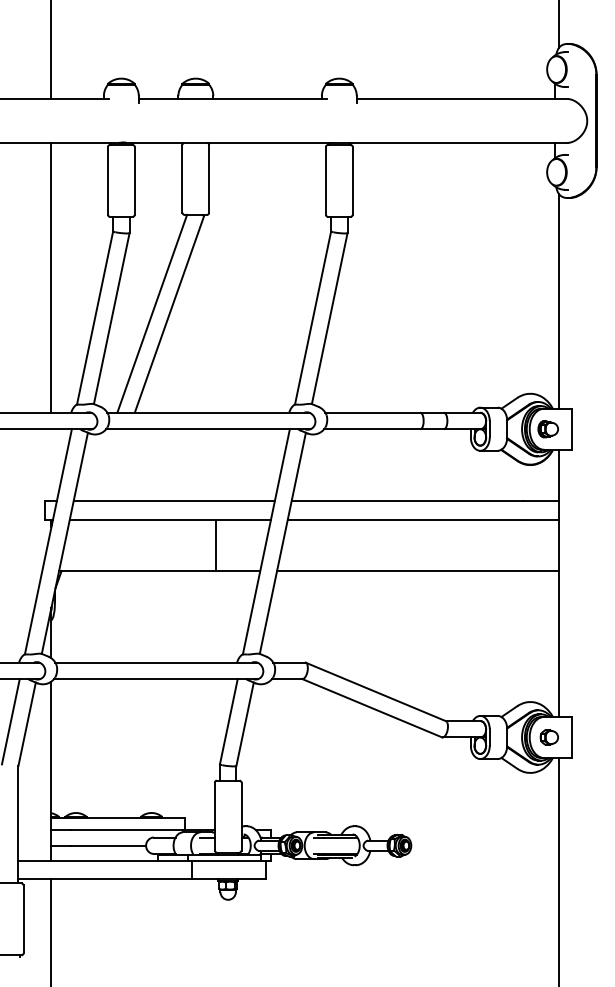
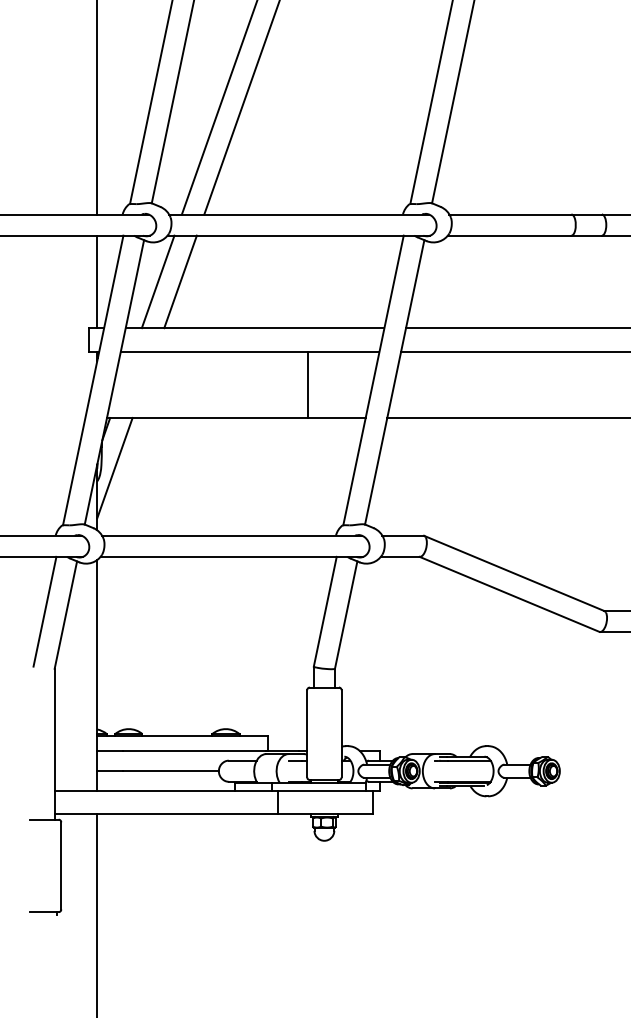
line: (51, 465) -> (97, 282), added
line: (98, 465) -> (157, 282), added
line: (116, 465) -> (180, 282), added
line: (65, 610) -> (115, 468), added

